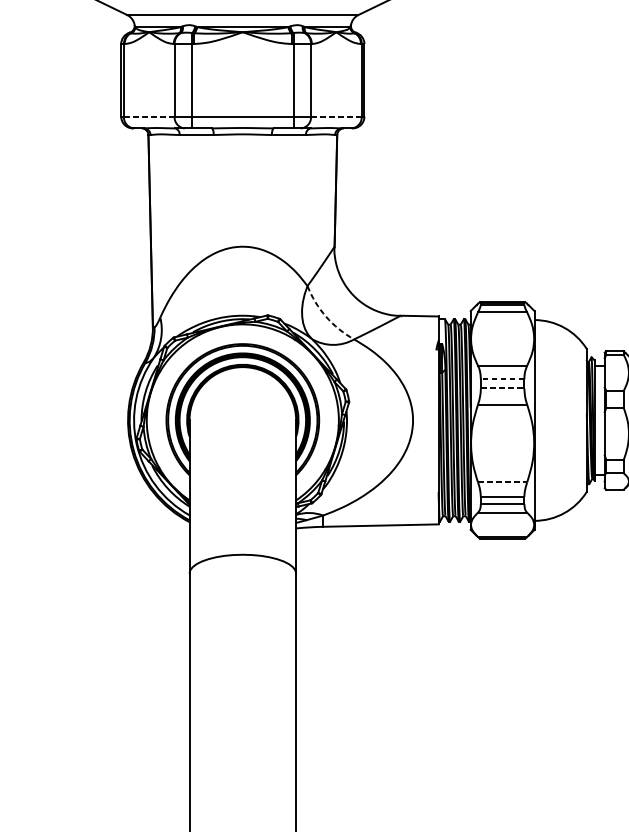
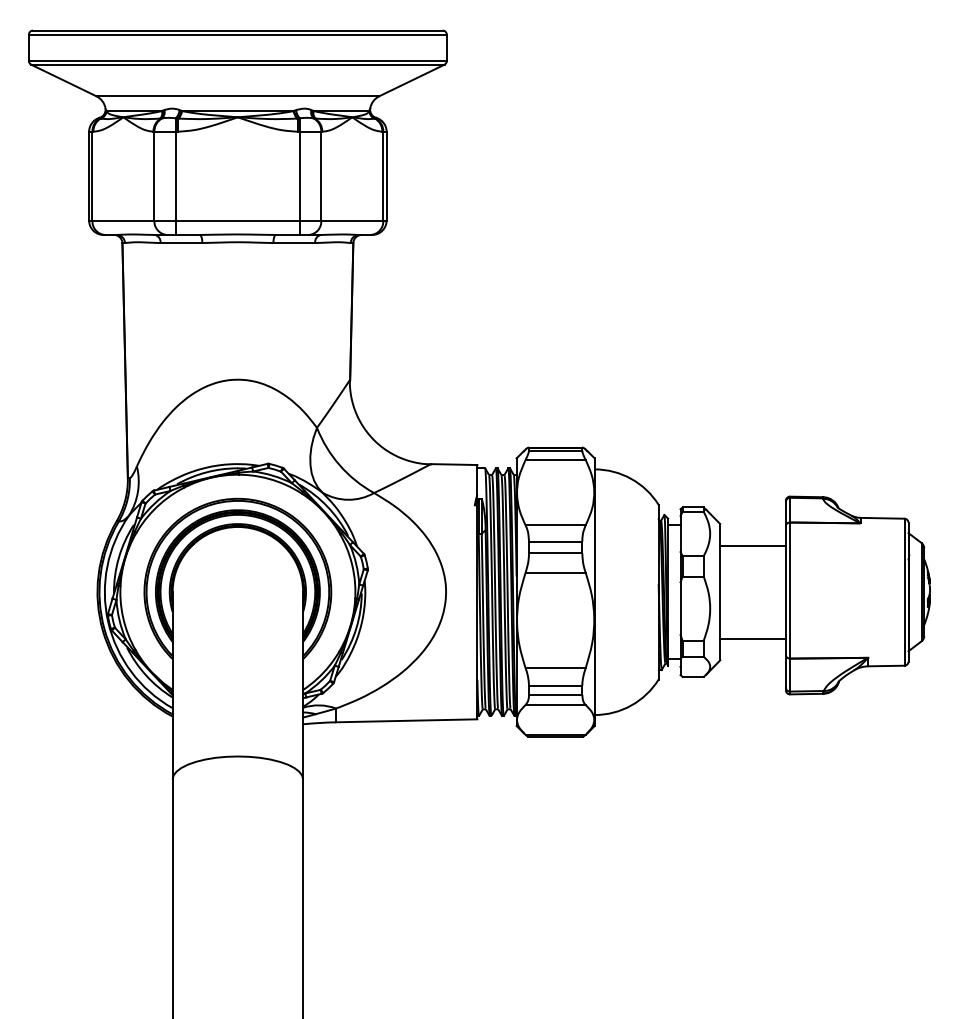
line: (149, 116) -> (123, 220), dashed -> solid
line: (336, 116) -> (352, 220), dashed -> solid
arc: (325, 316) -> (339, 465), dashed -> solid
line: (502, 379) -> (555, 541), dashed -> solid
line: (502, 388) -> (555, 553), dashed -> solid
line: (503, 482) -> (556, 668), dashed -> solid

